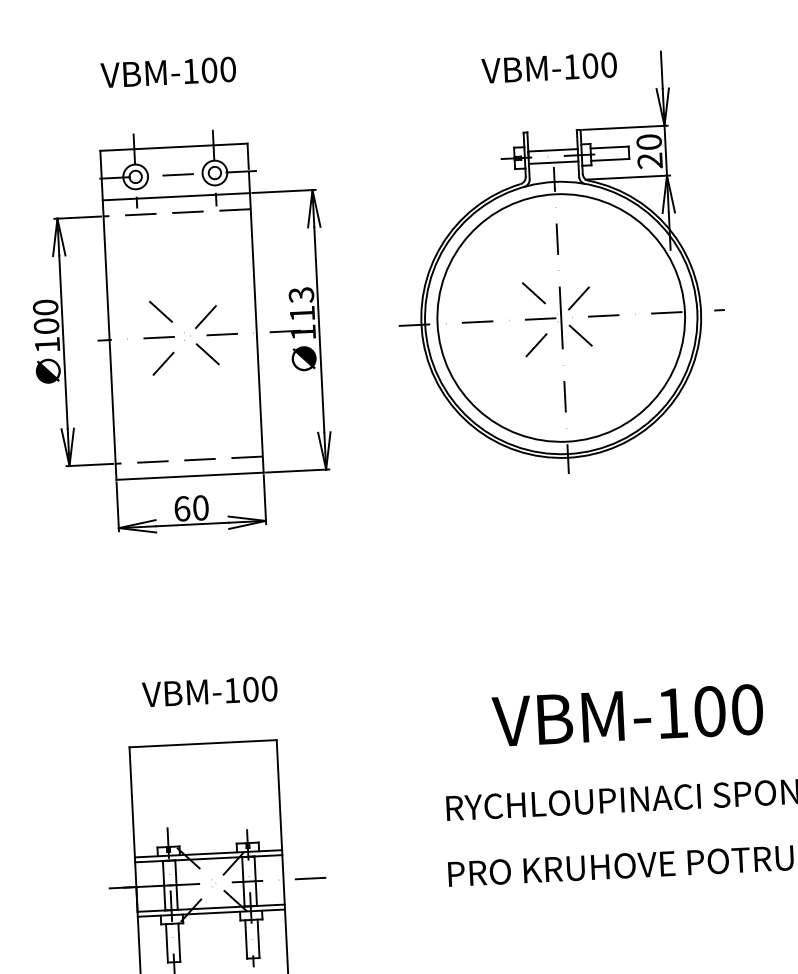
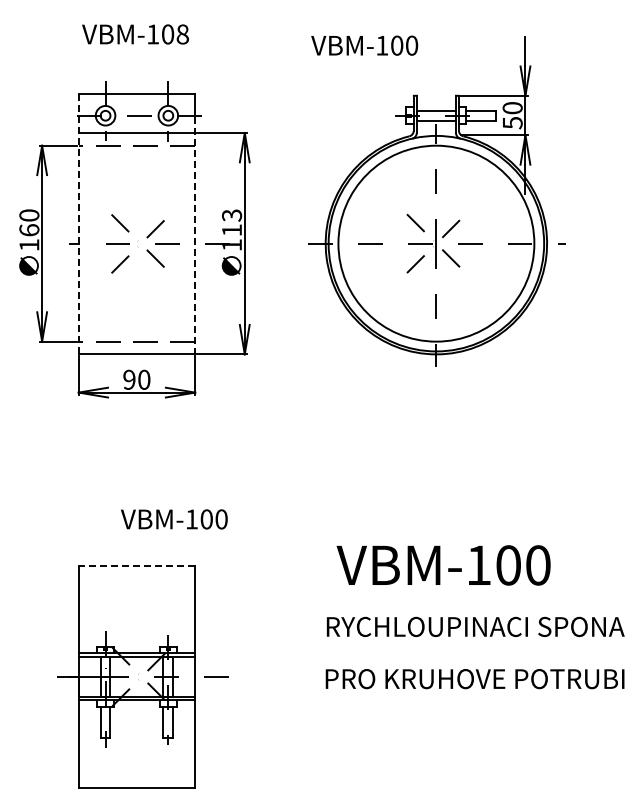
text: (549, 67) -> (364, 45), moved
text: (227, 69) -> (182, 34), VBM-100 -> VBM-108
text: (649, 160) -> (512, 122), 20 -> 50
line: (108, 314) -> (78, 223), solid -> dashed
line: (256, 322) -> (195, 235), solid -> dashed
text: (46, 326) -> (29, 230), 100 -> 160
text: (182, 508) -> (129, 379), 60 -> 90
text: (210, 691) -> (174, 519), moved
text: (627, 715) -> (443, 565), moved
line: (202, 744) -> (136, 566), solid -> dashed

